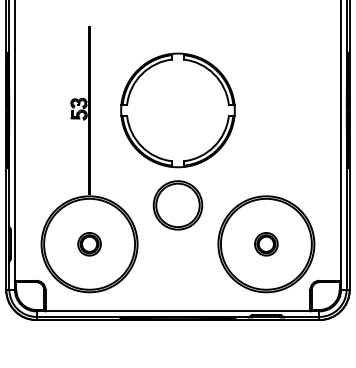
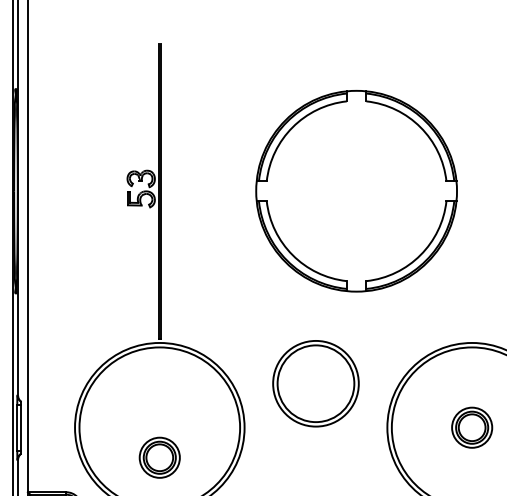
part: (177, 110) -> (355, 191), moved
part: (177, 205) -> (315, 383), moved
part: (89, 244) -> (159, 458), moved

